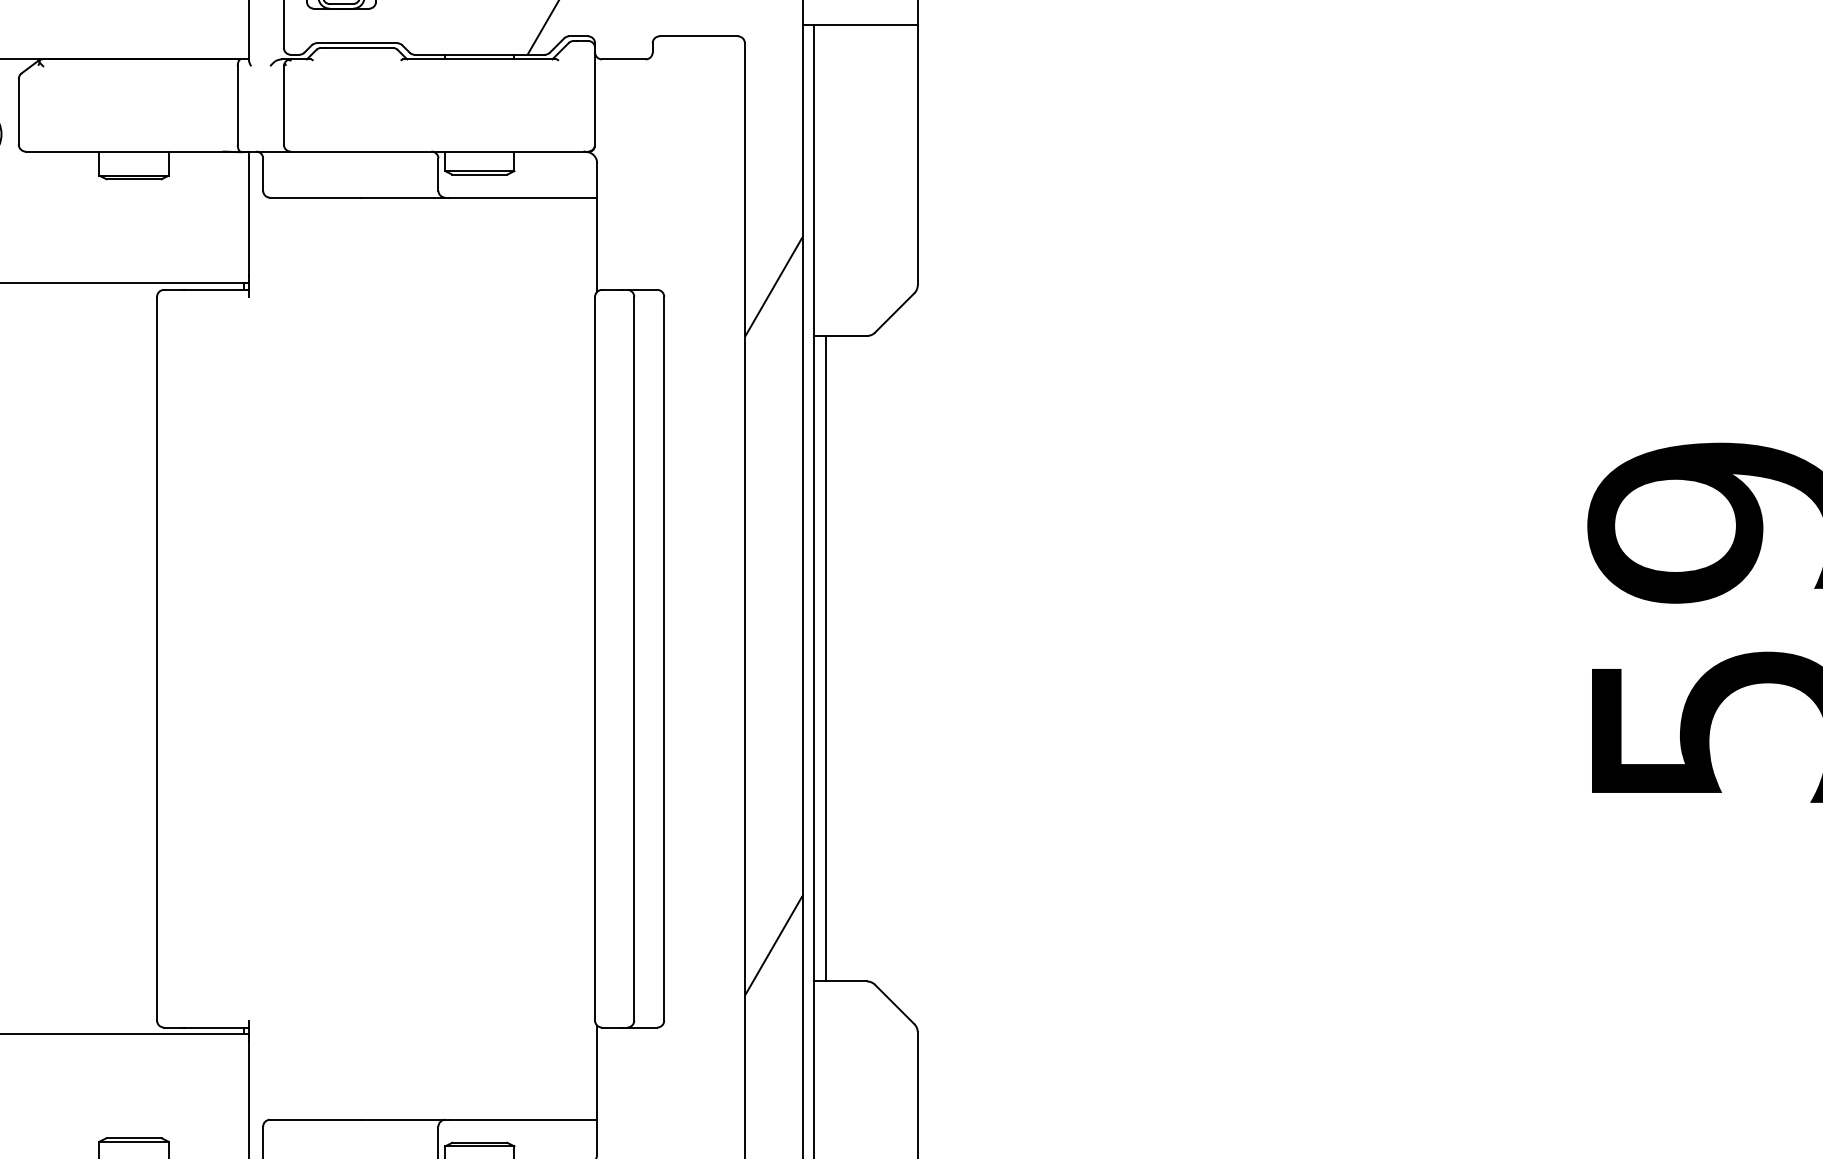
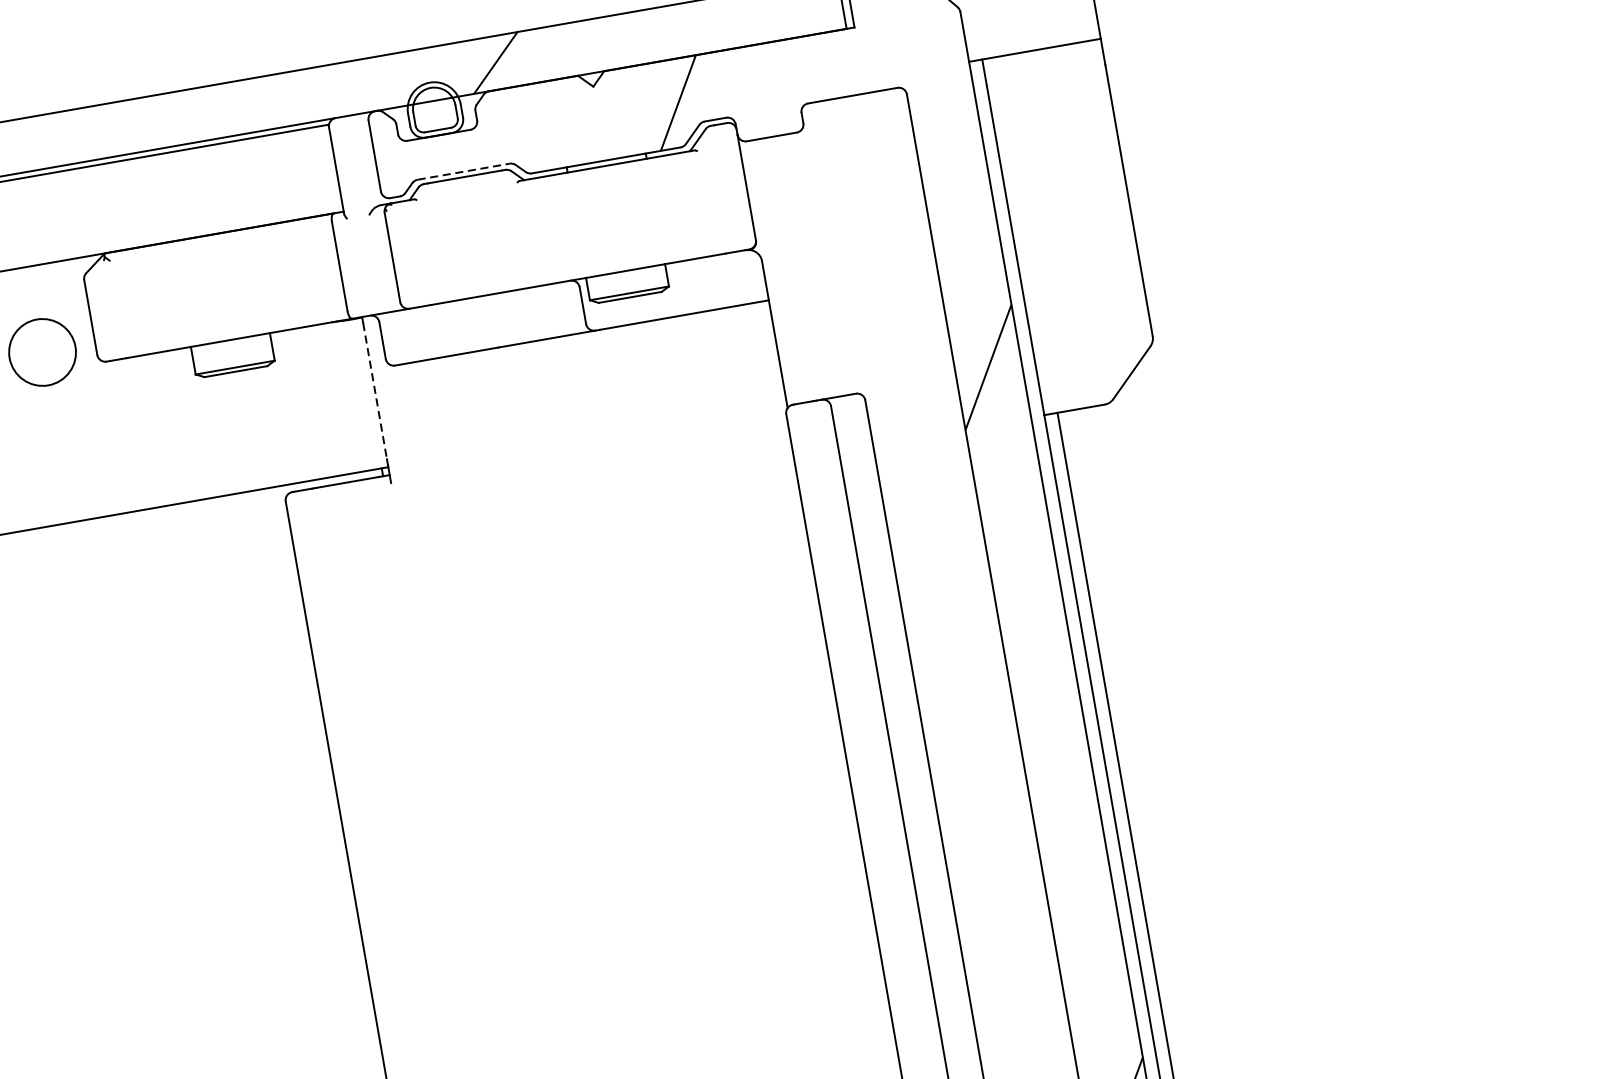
line: (357, 43) -> (464, 171), solid -> dashed
line: (249, 216) -> (375, 391), solid -> dashed

